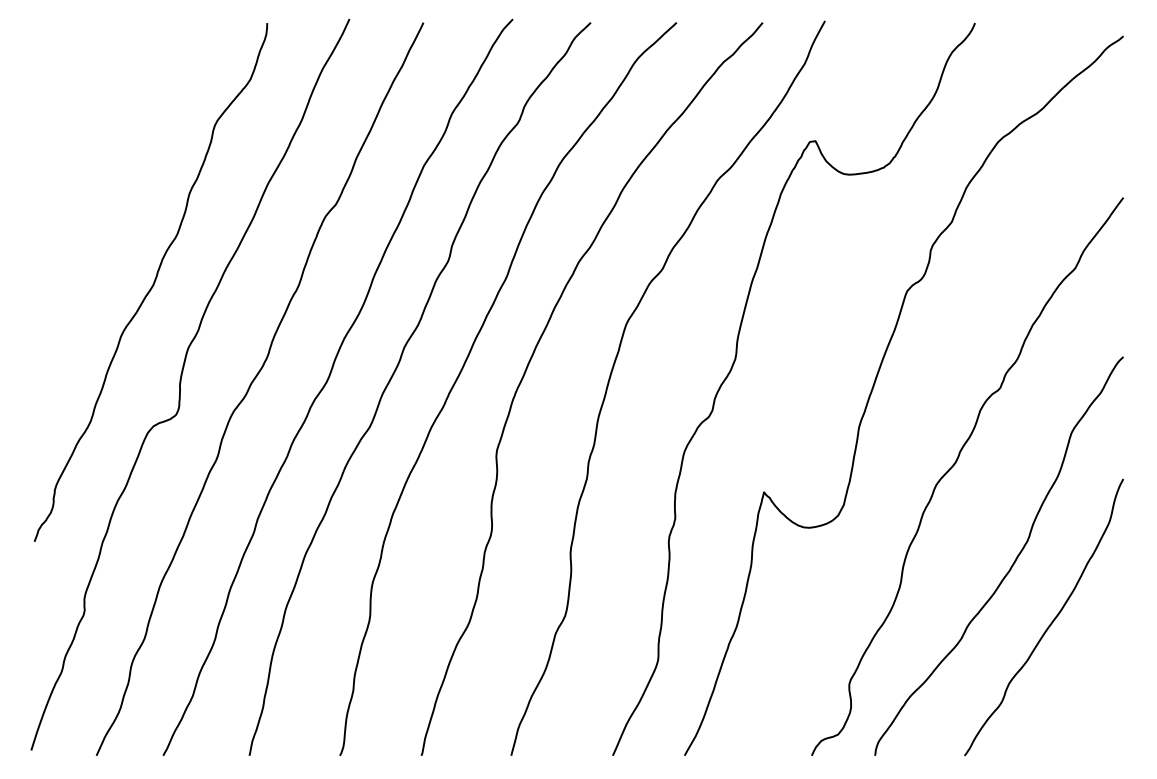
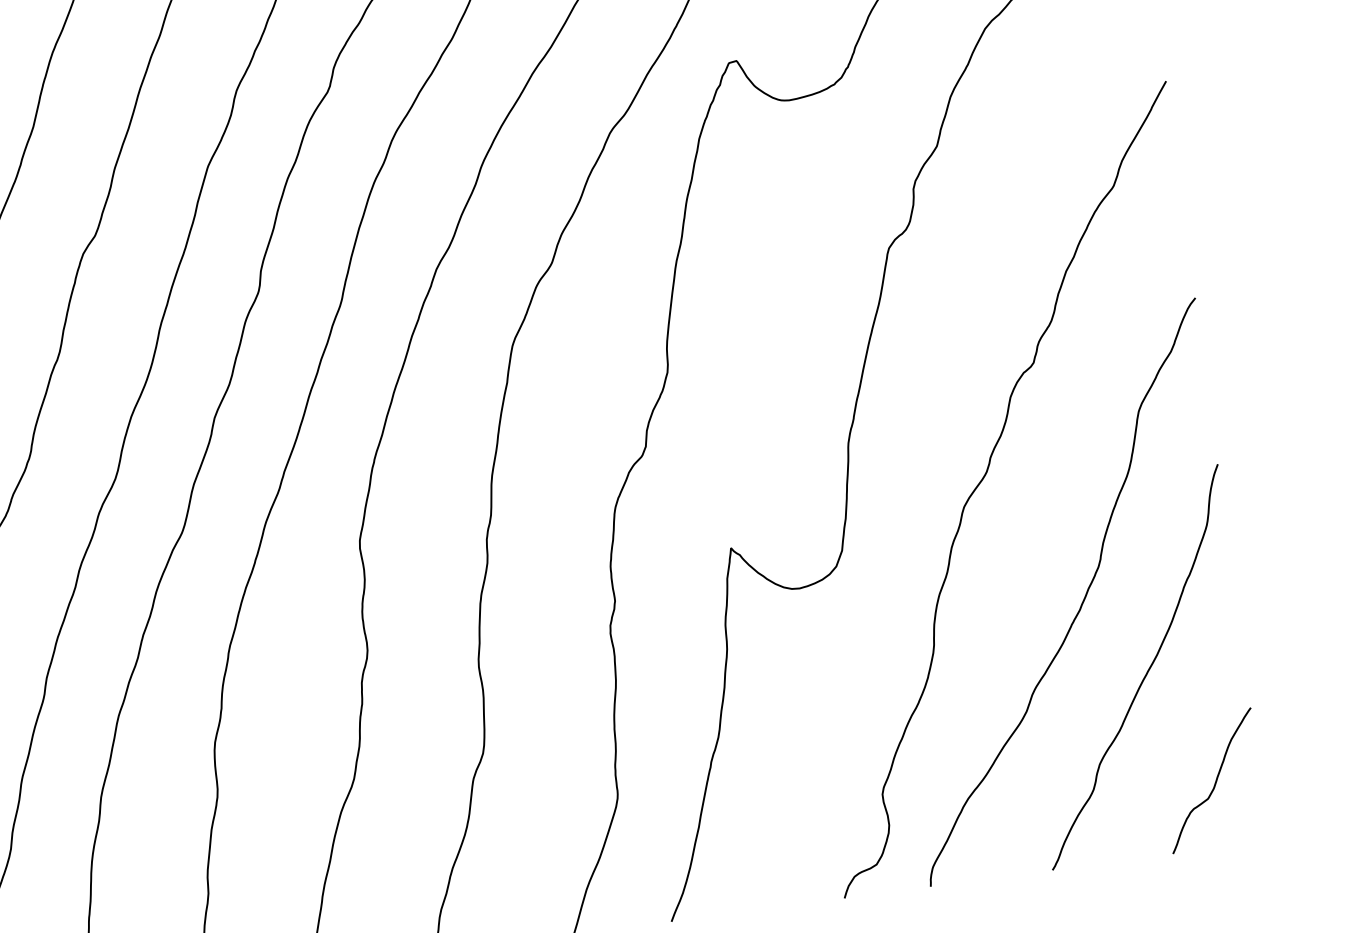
curve: (1089, 708) -> (1213, 782), added

